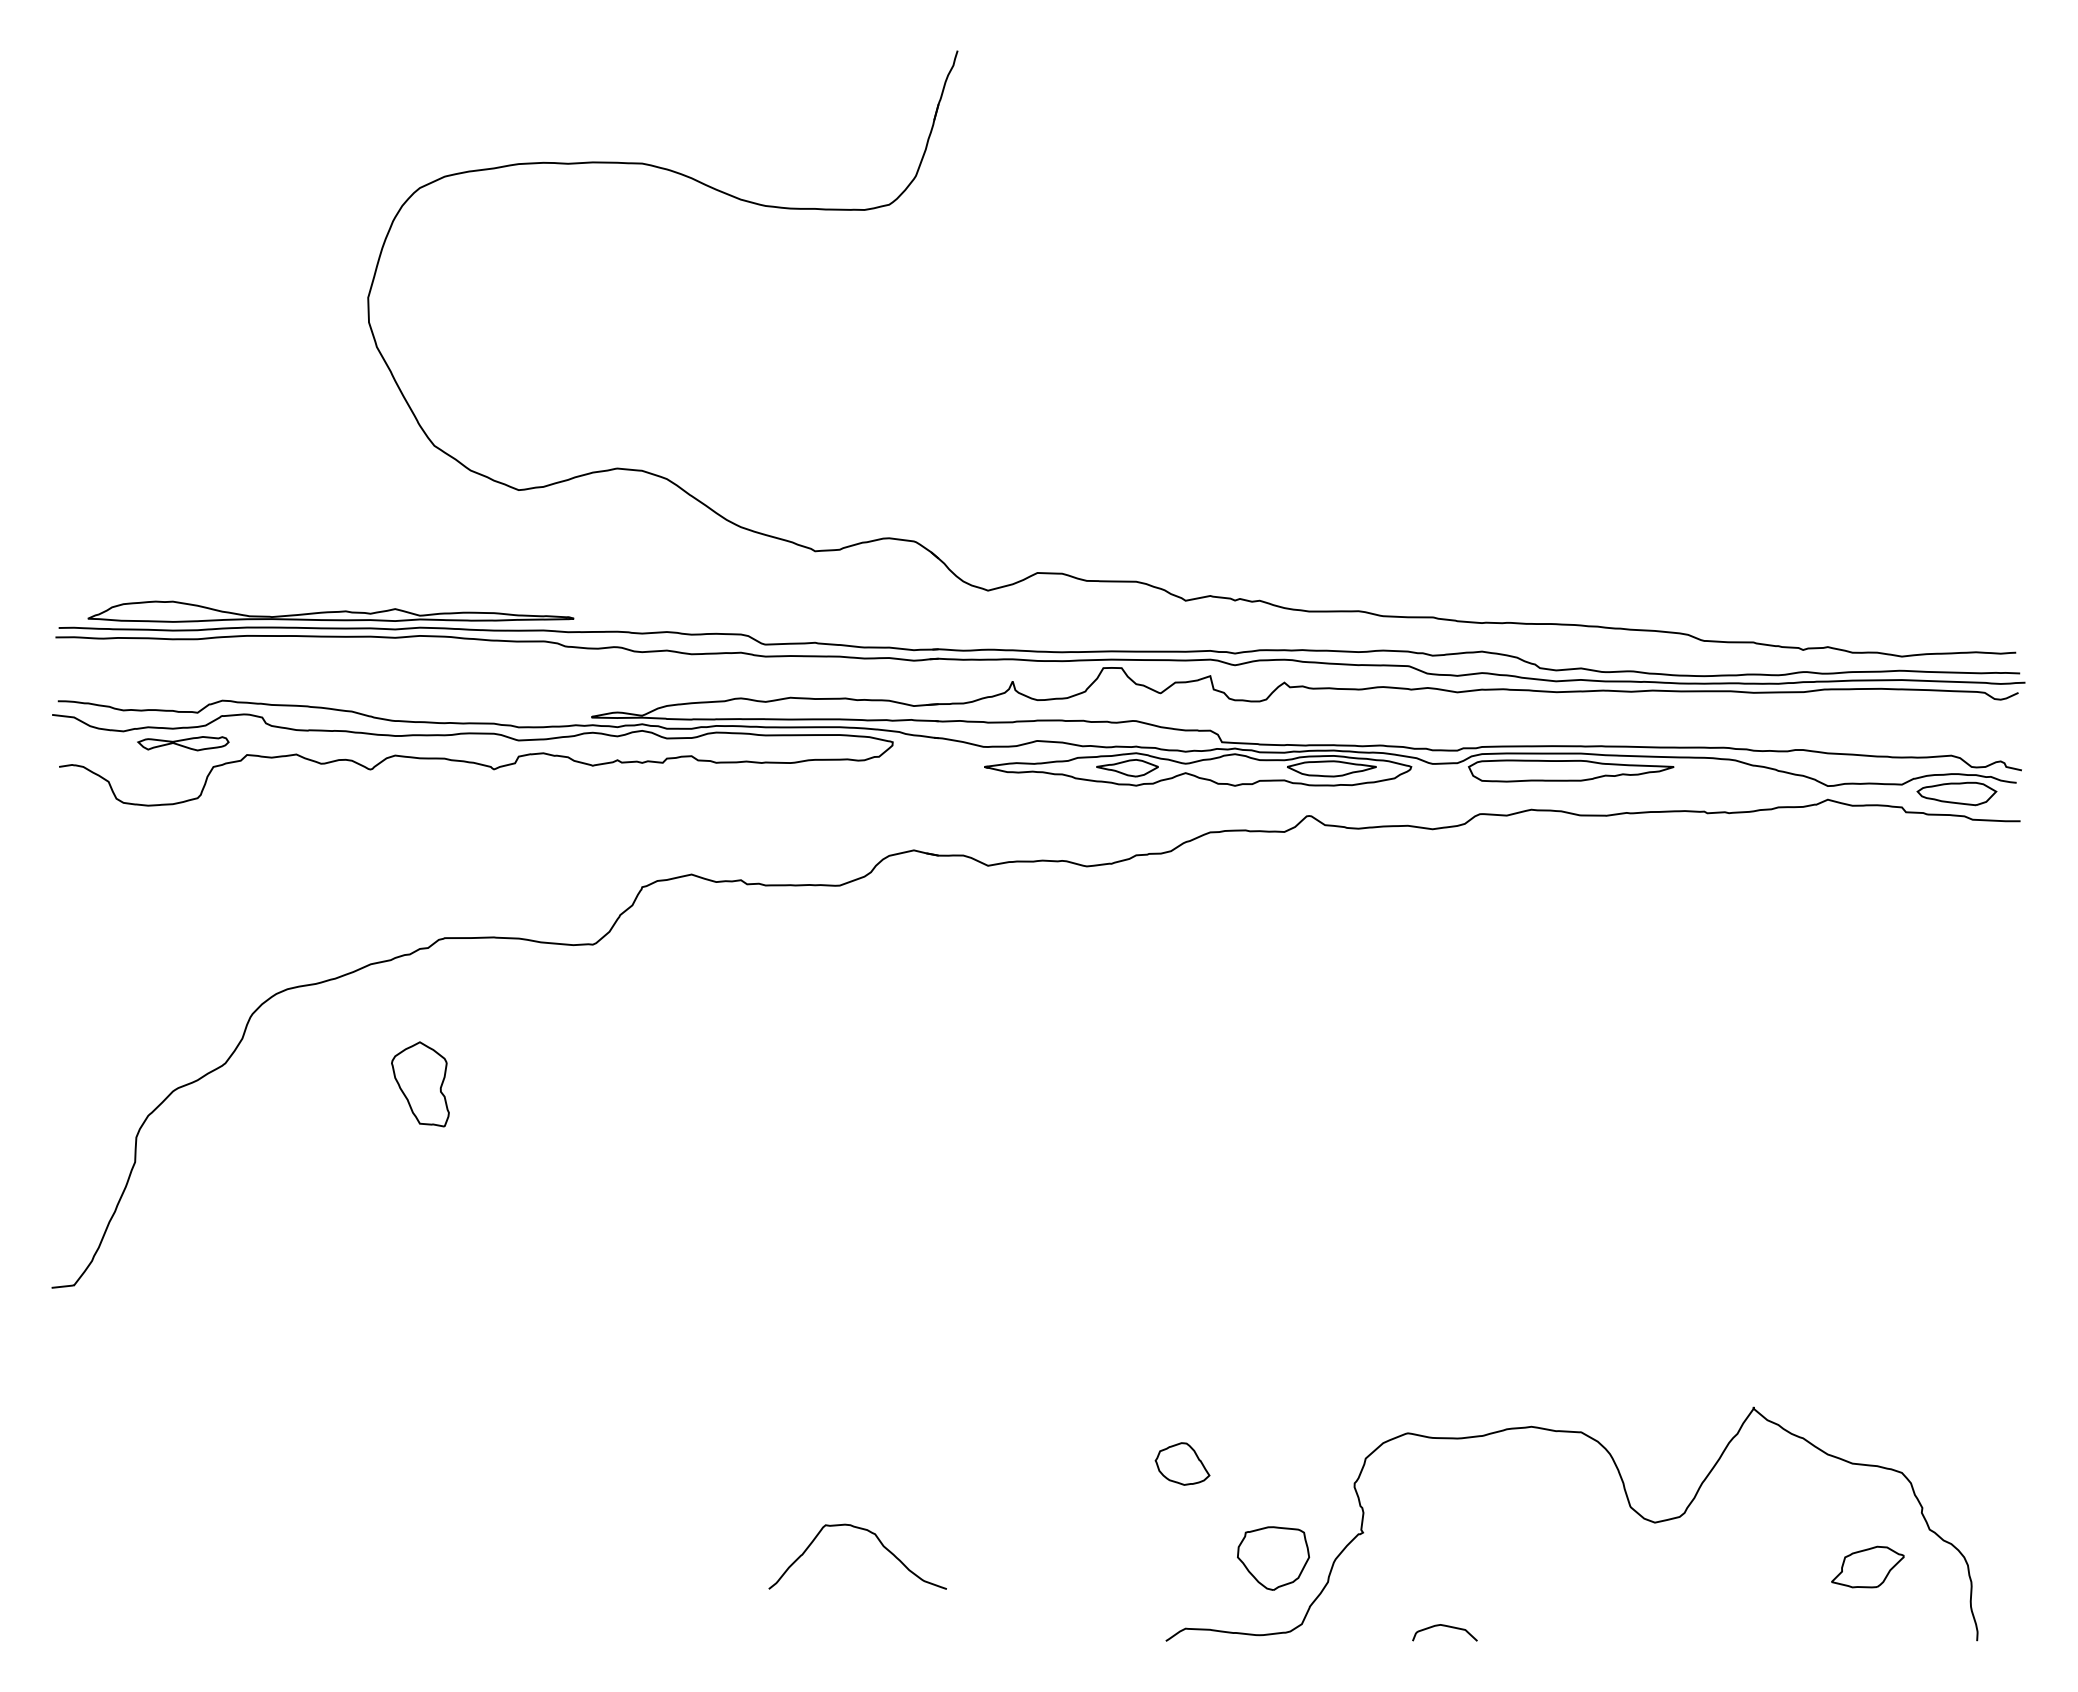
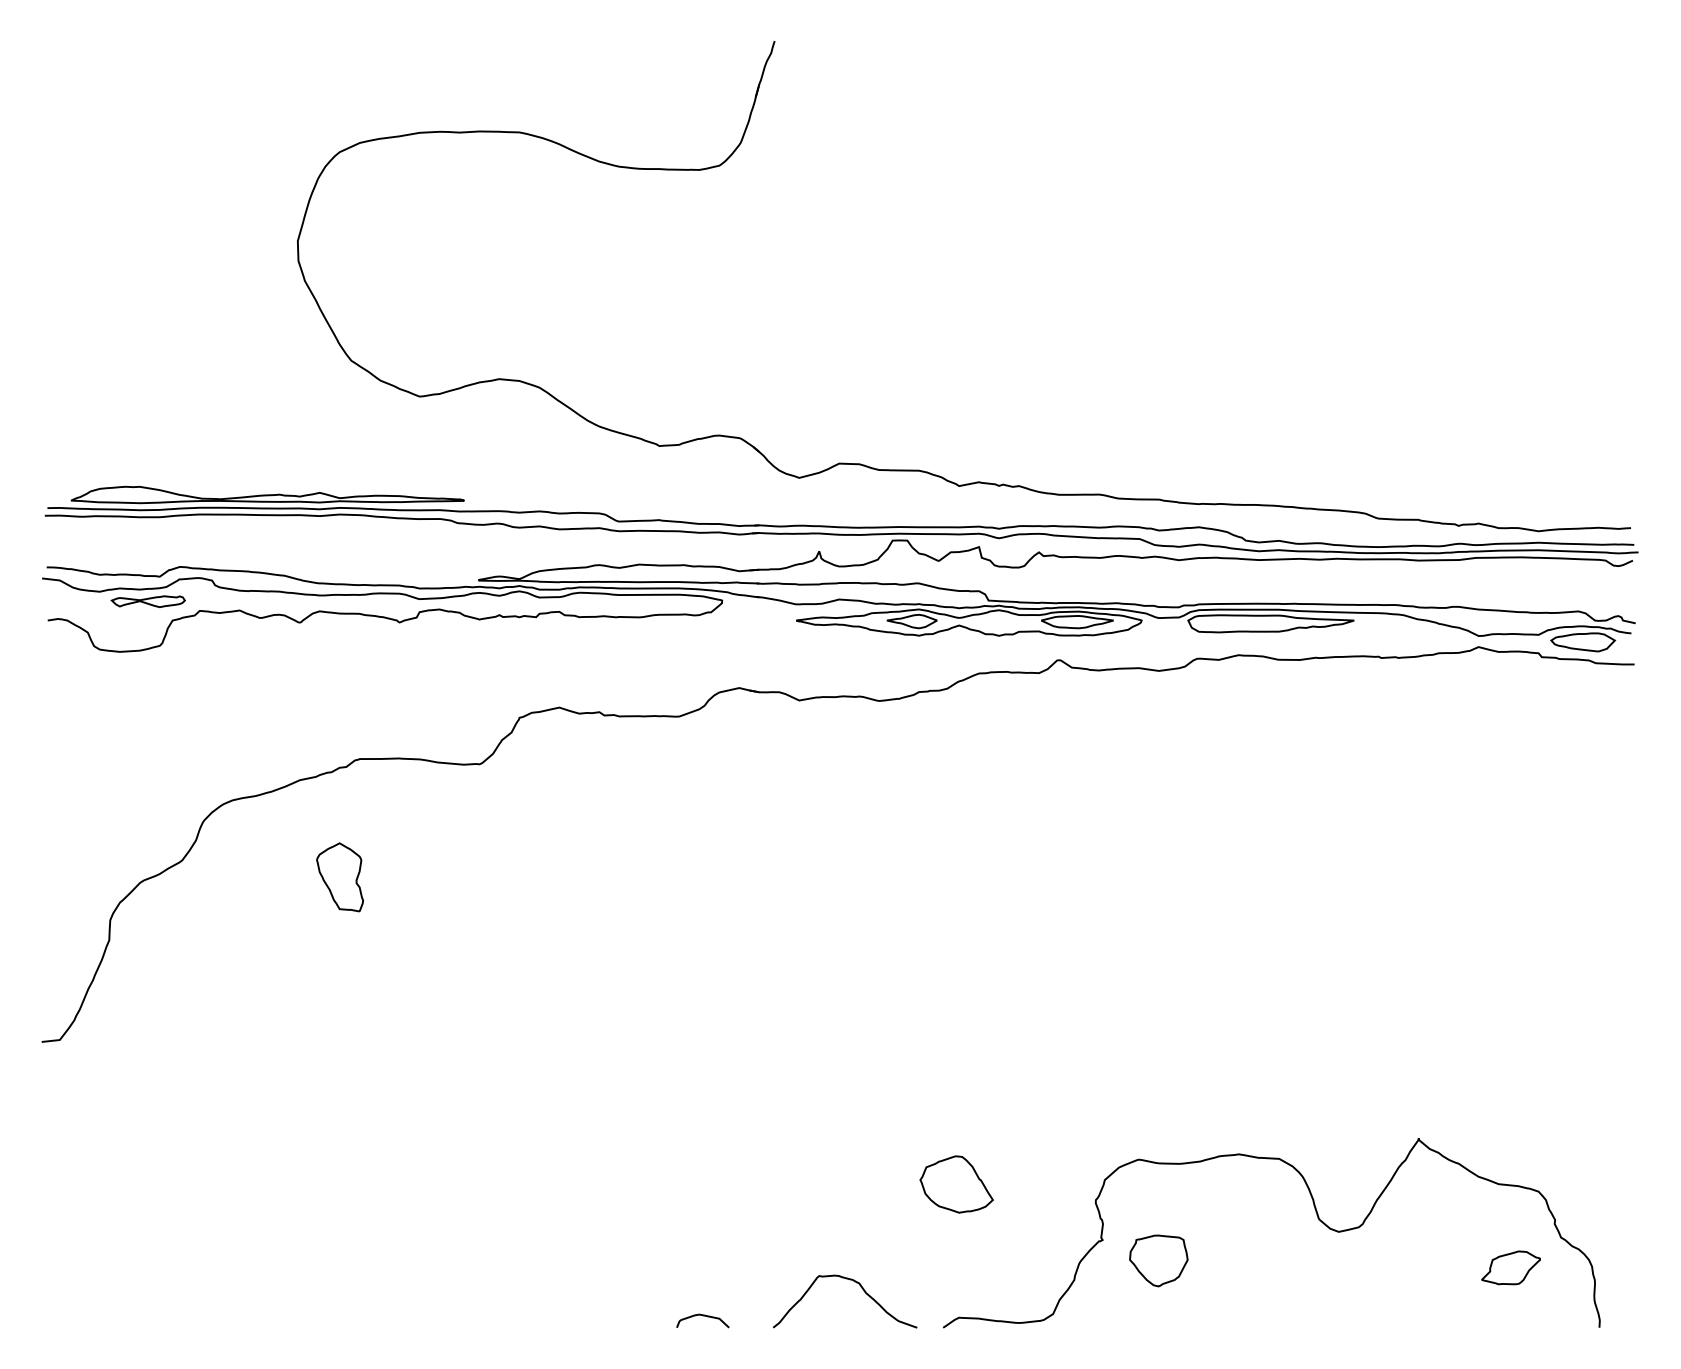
part: (1182, 1463) -> (956, 1184), size x1.67
curve: (879, 1542) -> (862, 1290), moved
part: (1273, 1558) -> (1158, 1260), moved
curve: (1447, 1627) -> (704, 1316), moved

